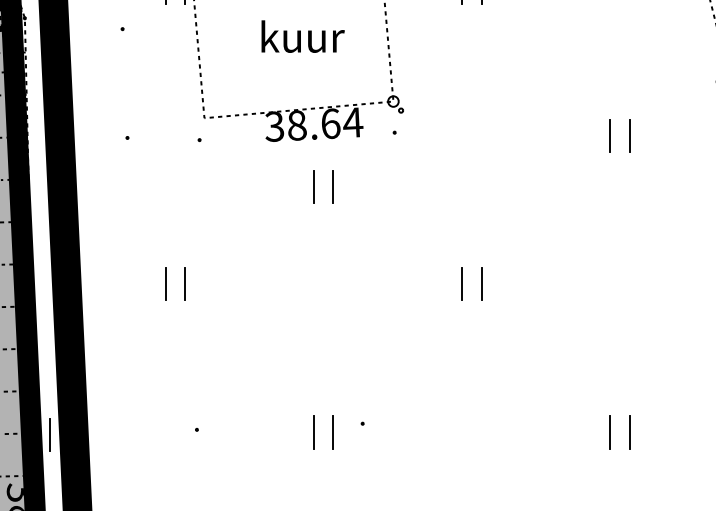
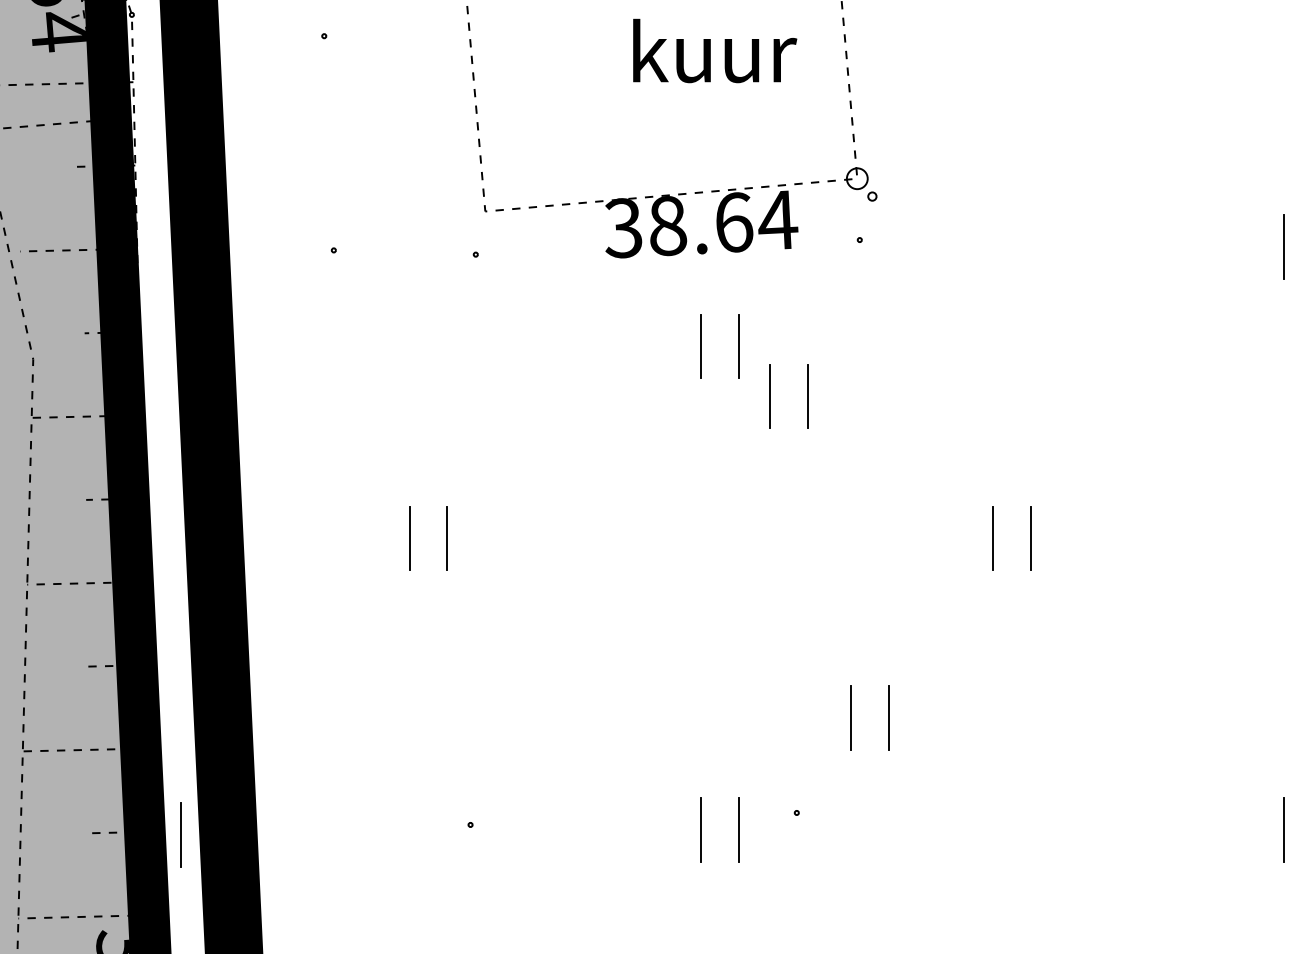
text: (302, 36) -> (713, 50), moved
part: (349, 211) -> (770, 395), added
part: (390, 375) -> (851, 717), added

